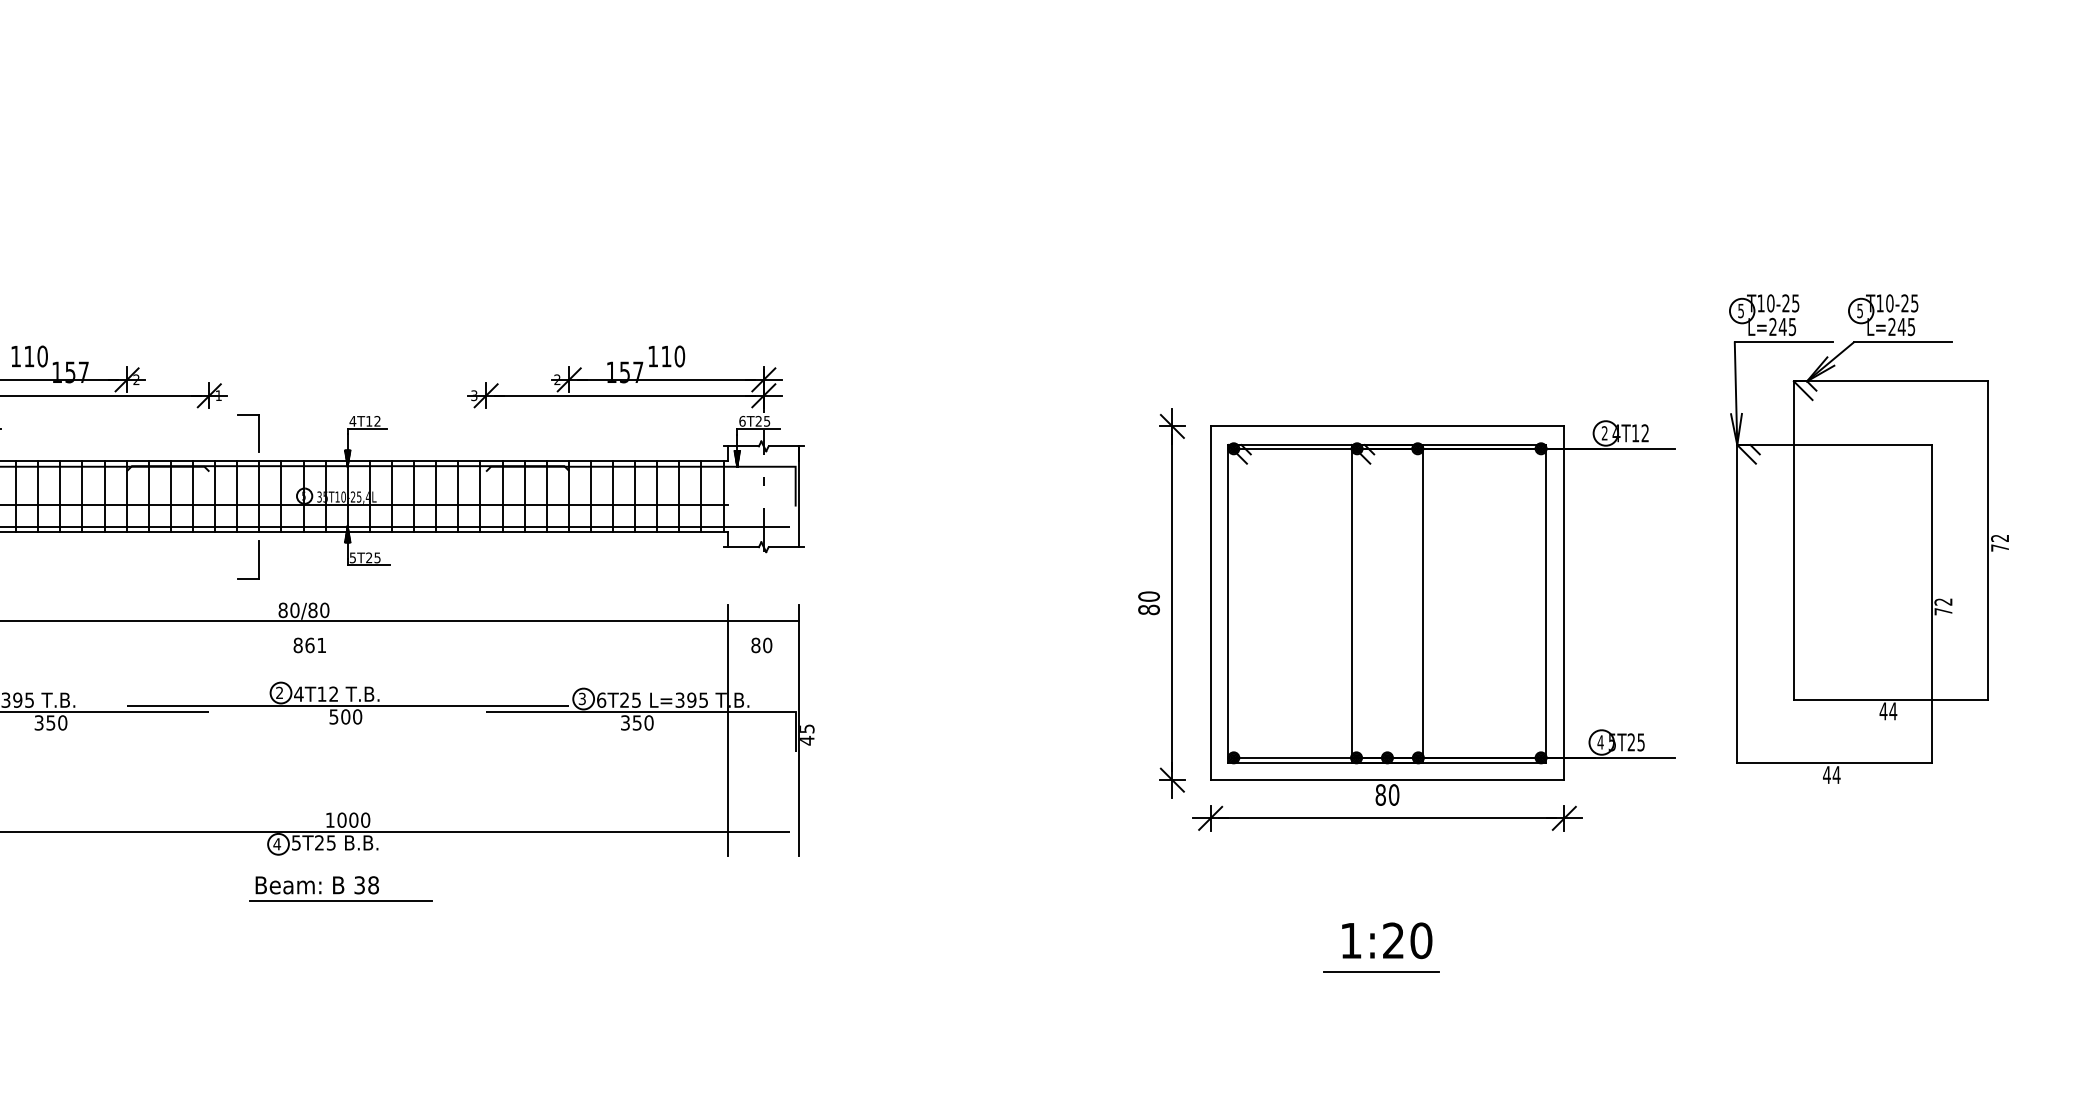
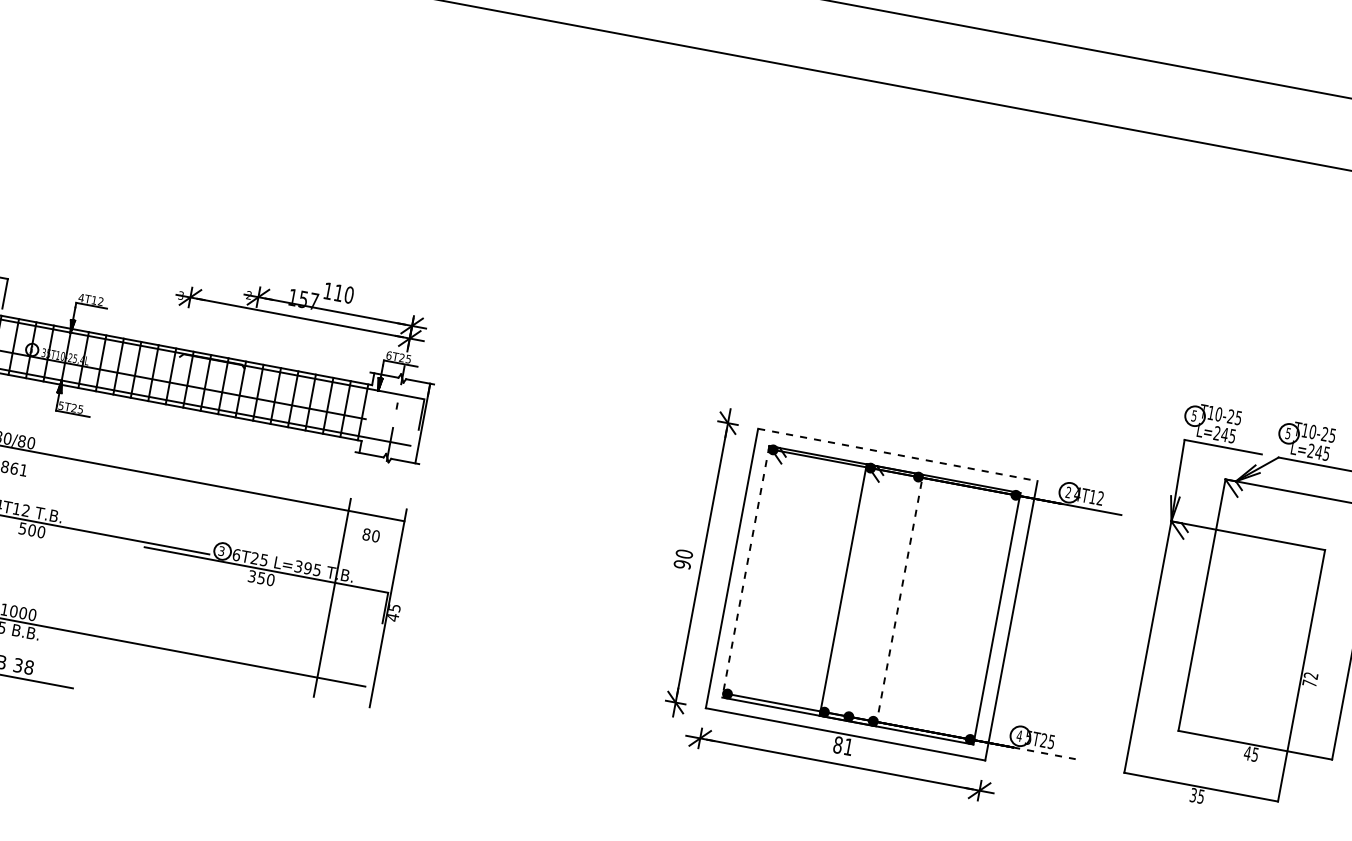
line: (1387, 426) -> (897, 455), solid -> dashed
line: (1422, 603) -> (899, 599), solid -> dashed
line: (1228, 604) -> (745, 572), solid -> dashed
text: (1148, 609) -> (682, 564), 80 -> 90
text: (1893, 711) -> (1255, 754), 44 -> 45
line: (1635, 757) -> (1044, 753), solid -> dashed
text: (1831, 775) -> (1196, 796), 44 -> 35
text: (1394, 794) -> (849, 746), 80 -> 81

